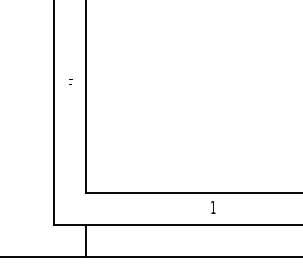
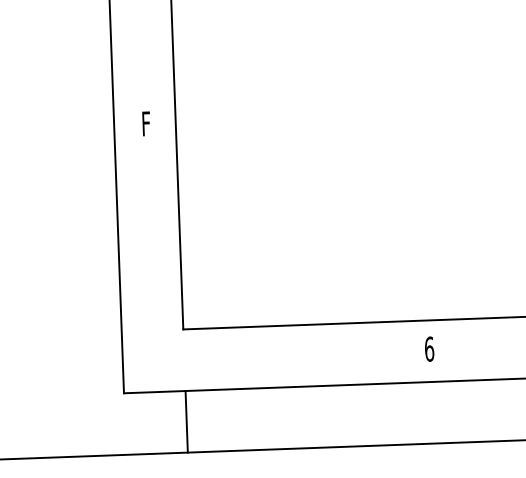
text: (213, 207) -> (429, 349), 1 -> 6

